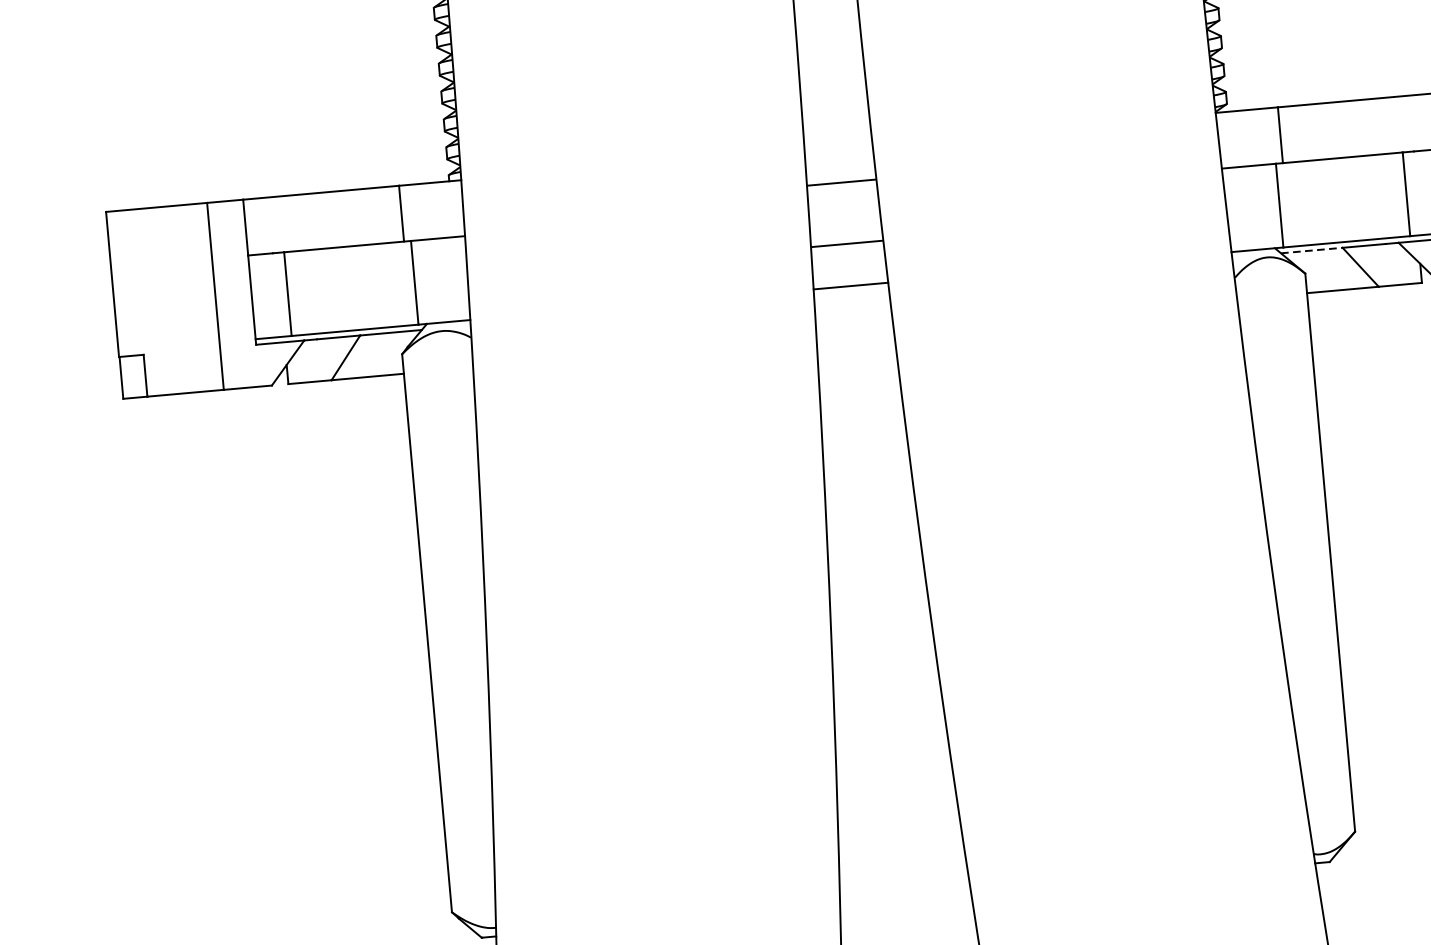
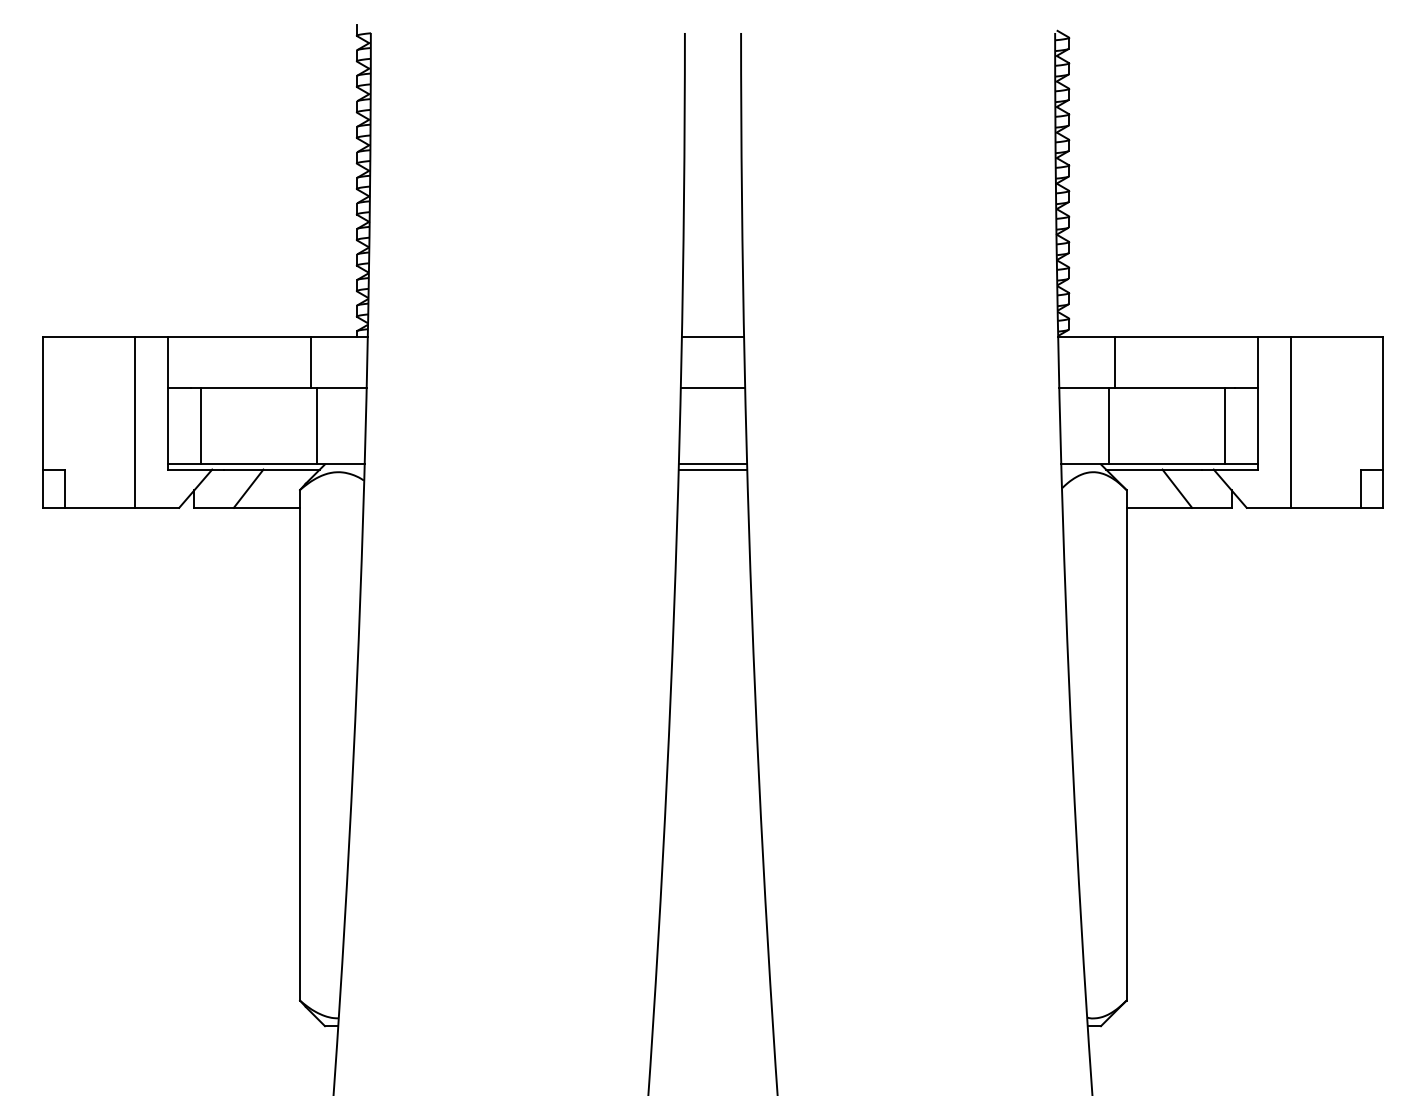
line: (841, 182) -> (712, 336), moved
line: (846, 243) -> (712, 387), moved
line: (1312, 250) -> (1134, 469), dashed -> solid
line: (850, 291) -> (712, 469), added

